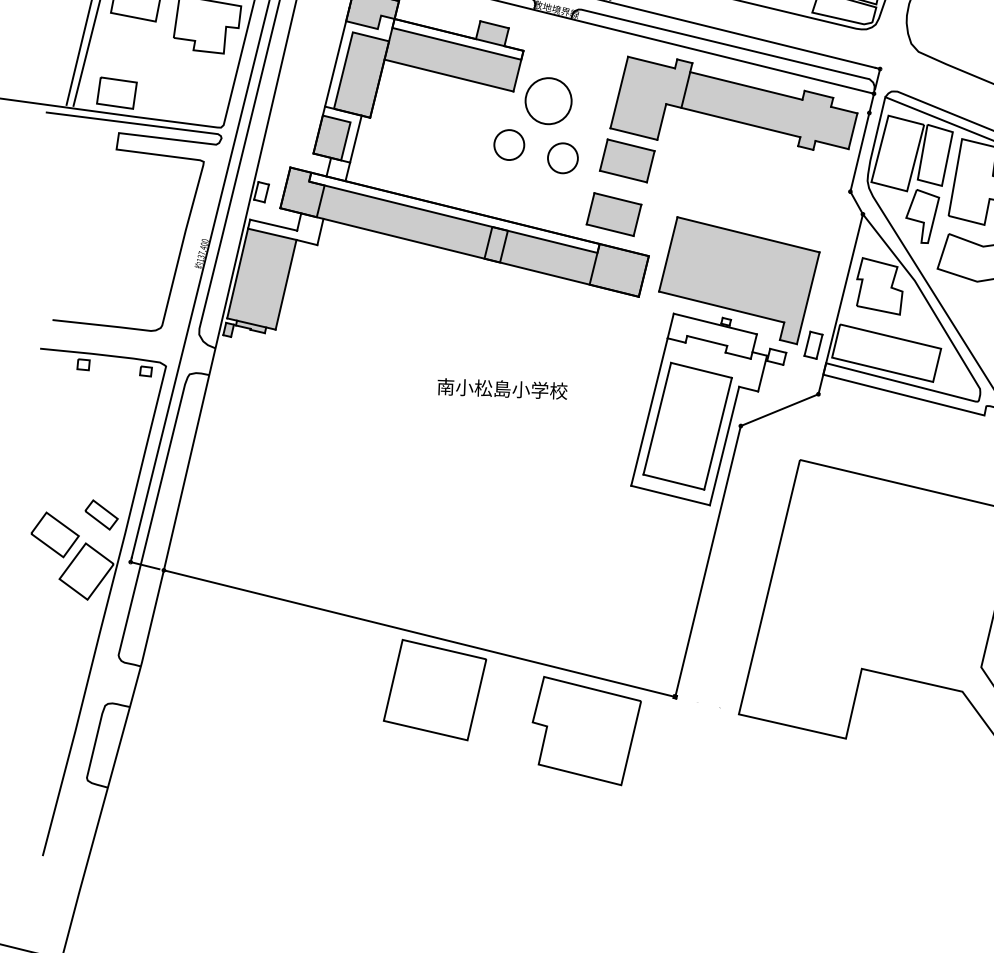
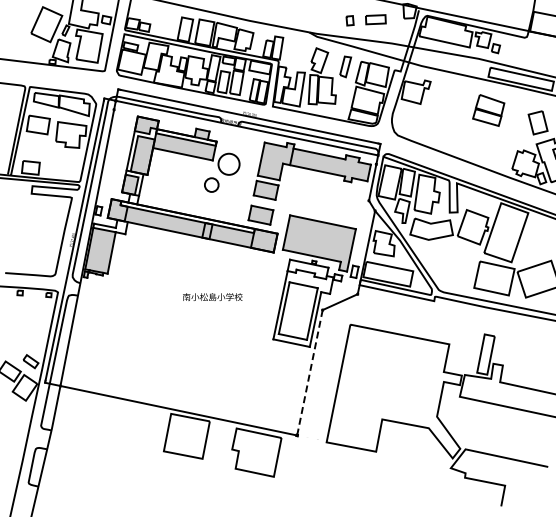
circle: (562, 156) -> (236, 189), removed
line: (707, 560) -> (309, 372), solid -> dashed

